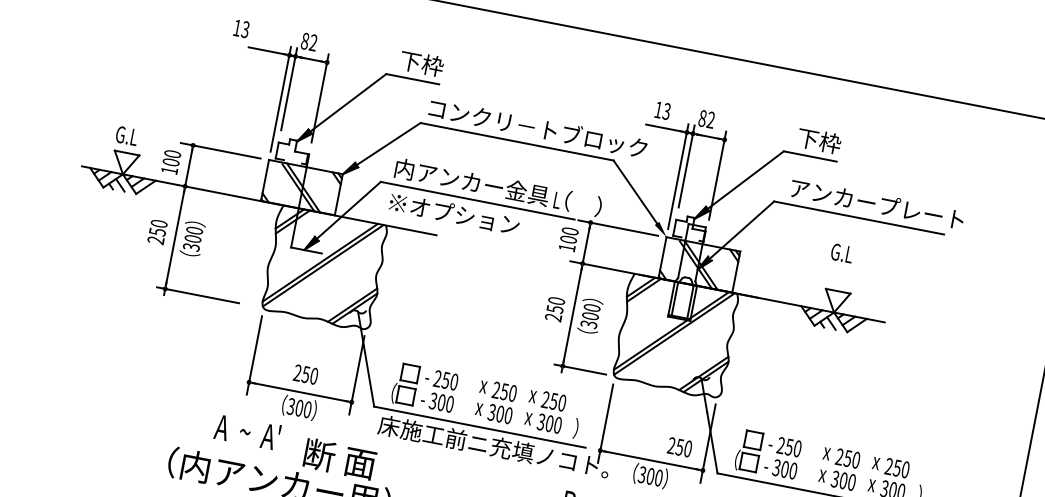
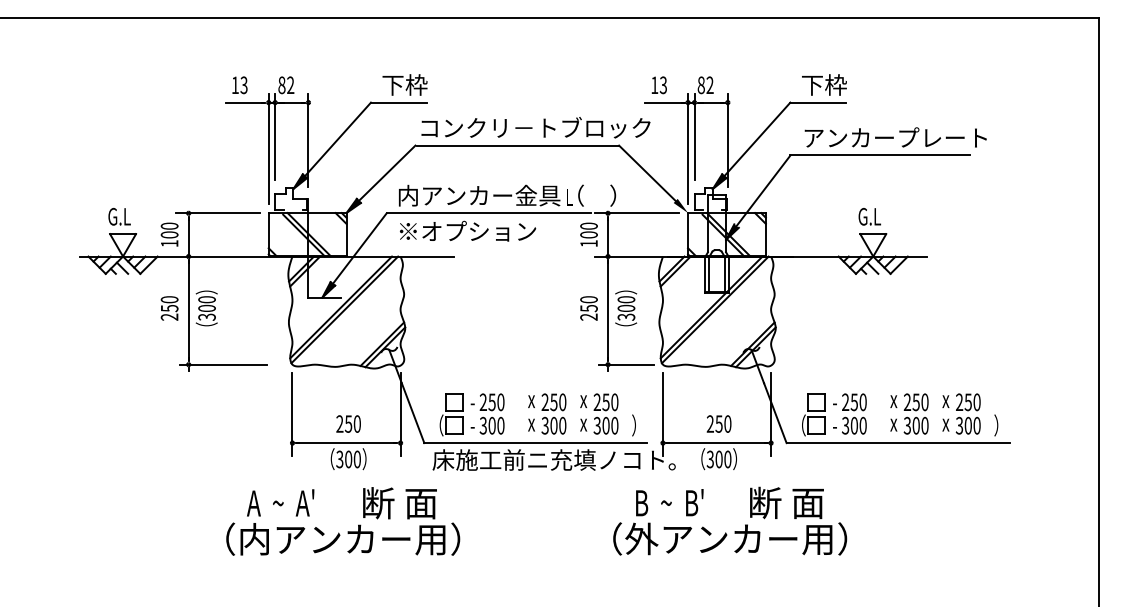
text: (241, 29) -> (239, 85), moved
text: (841, 253) -> (869, 216), moved
text: (247, 431) -> (280, 502), moved
text: (679, 446) -> (718, 423), moved

